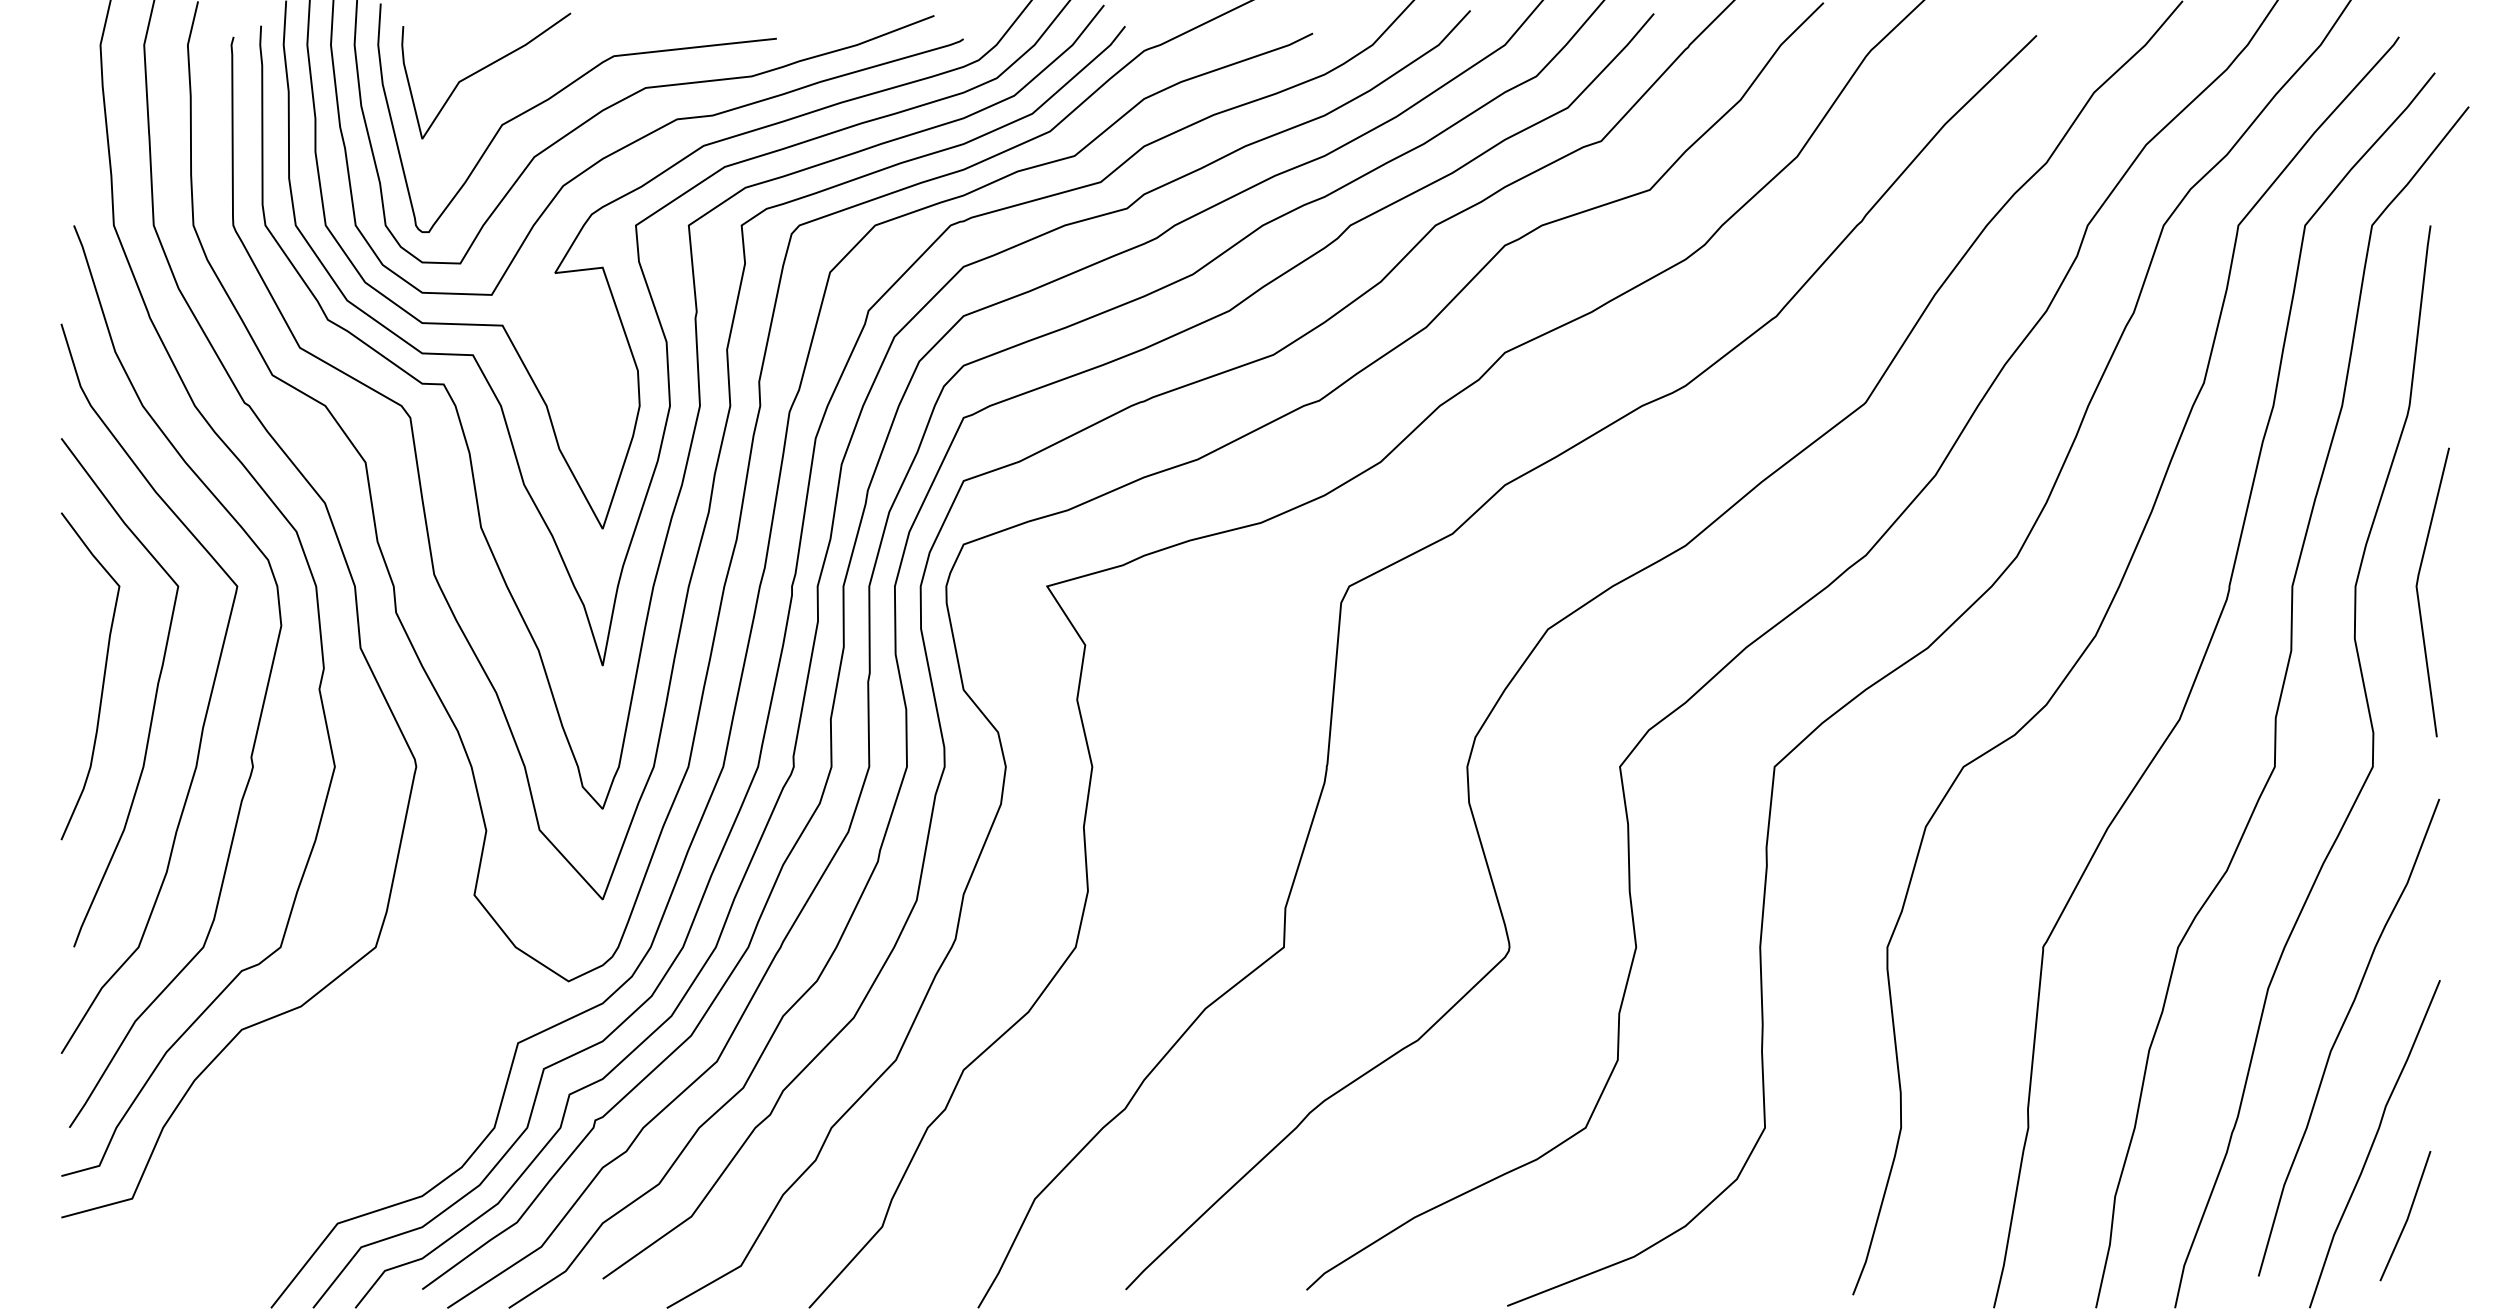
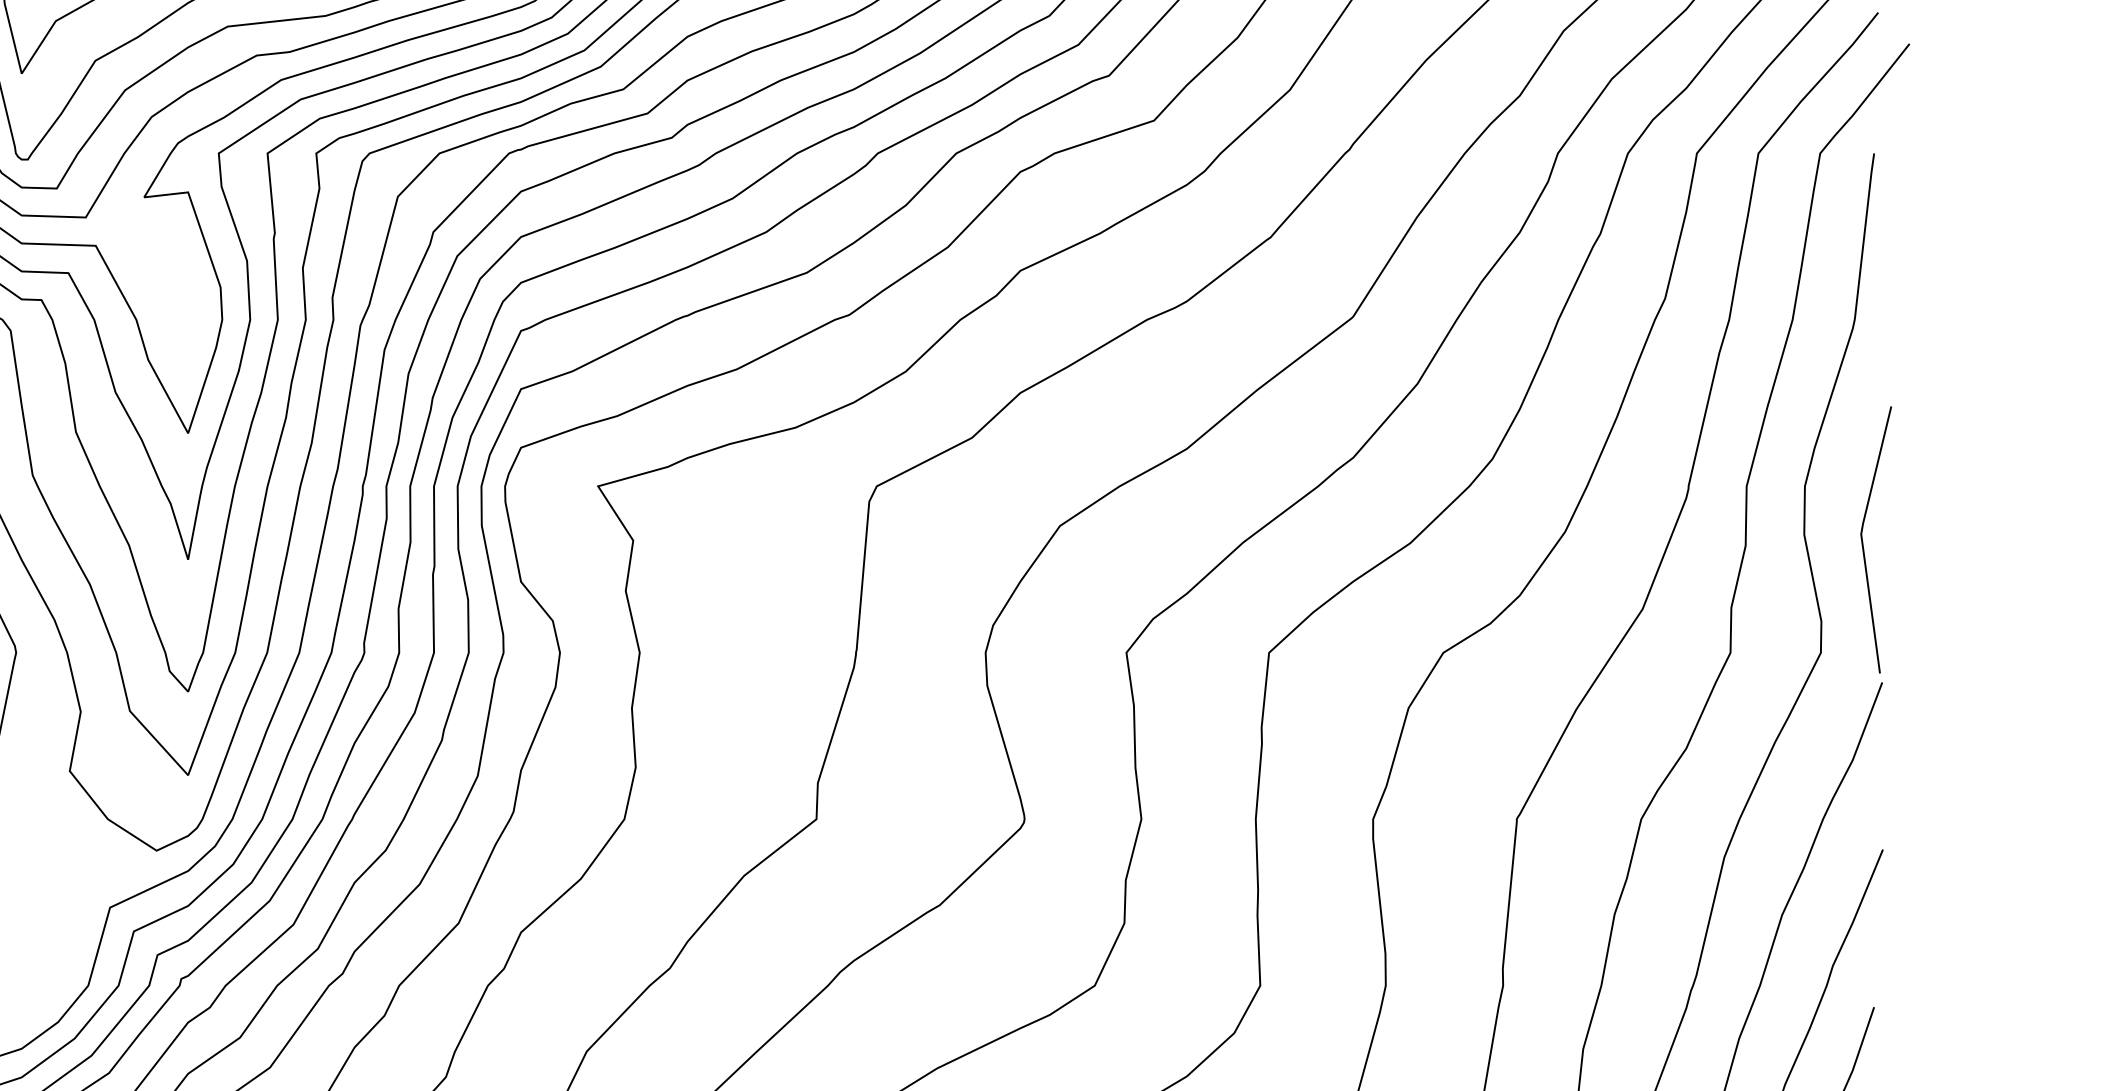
line: (2418, 592) -> (1863, 539), moved

